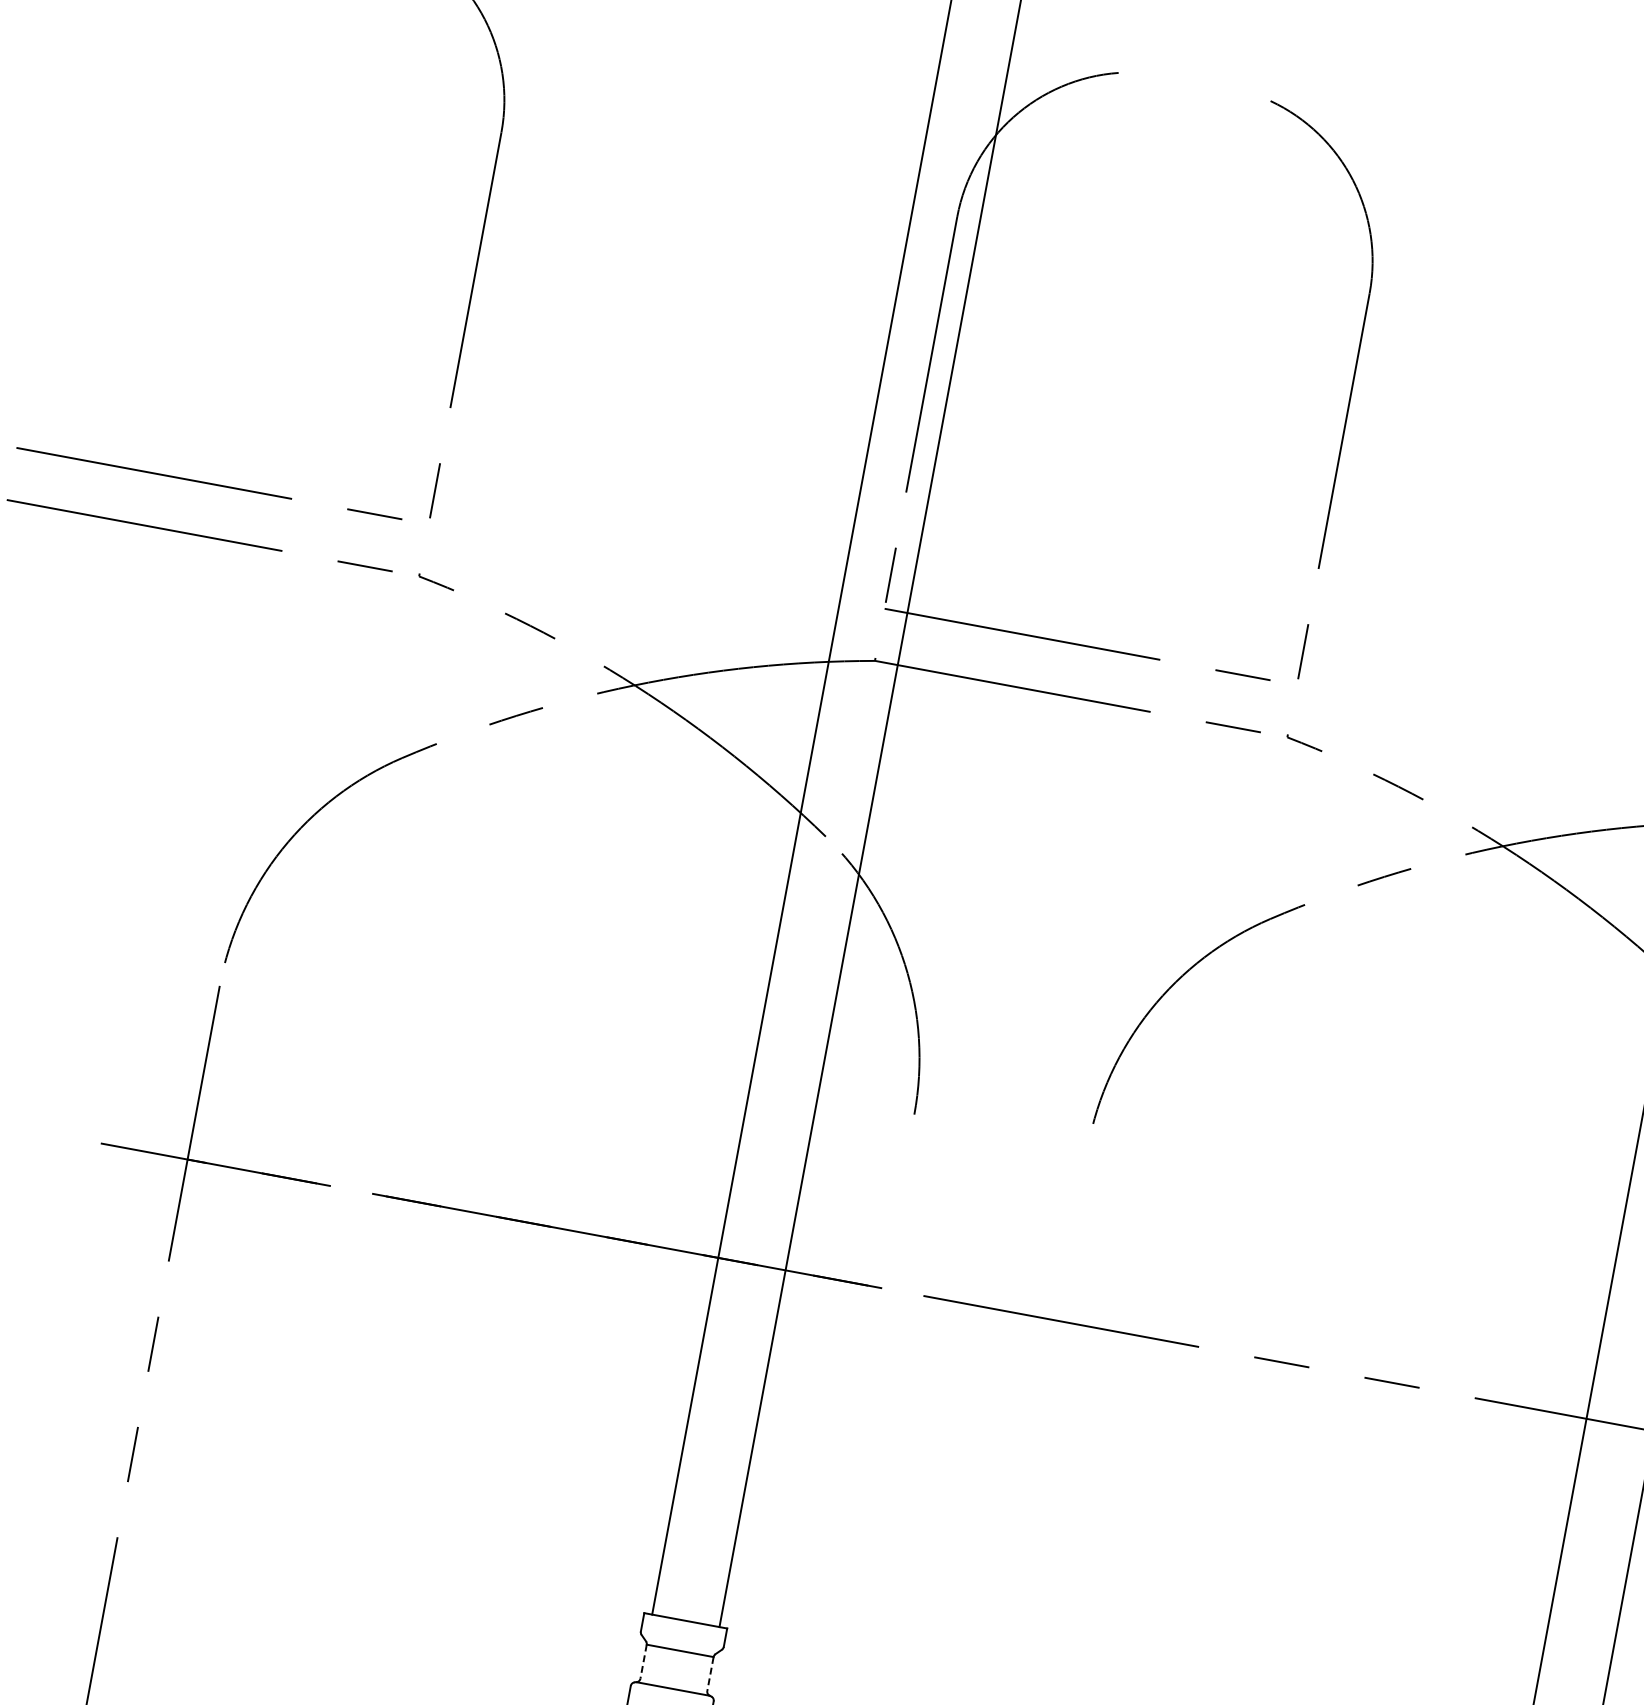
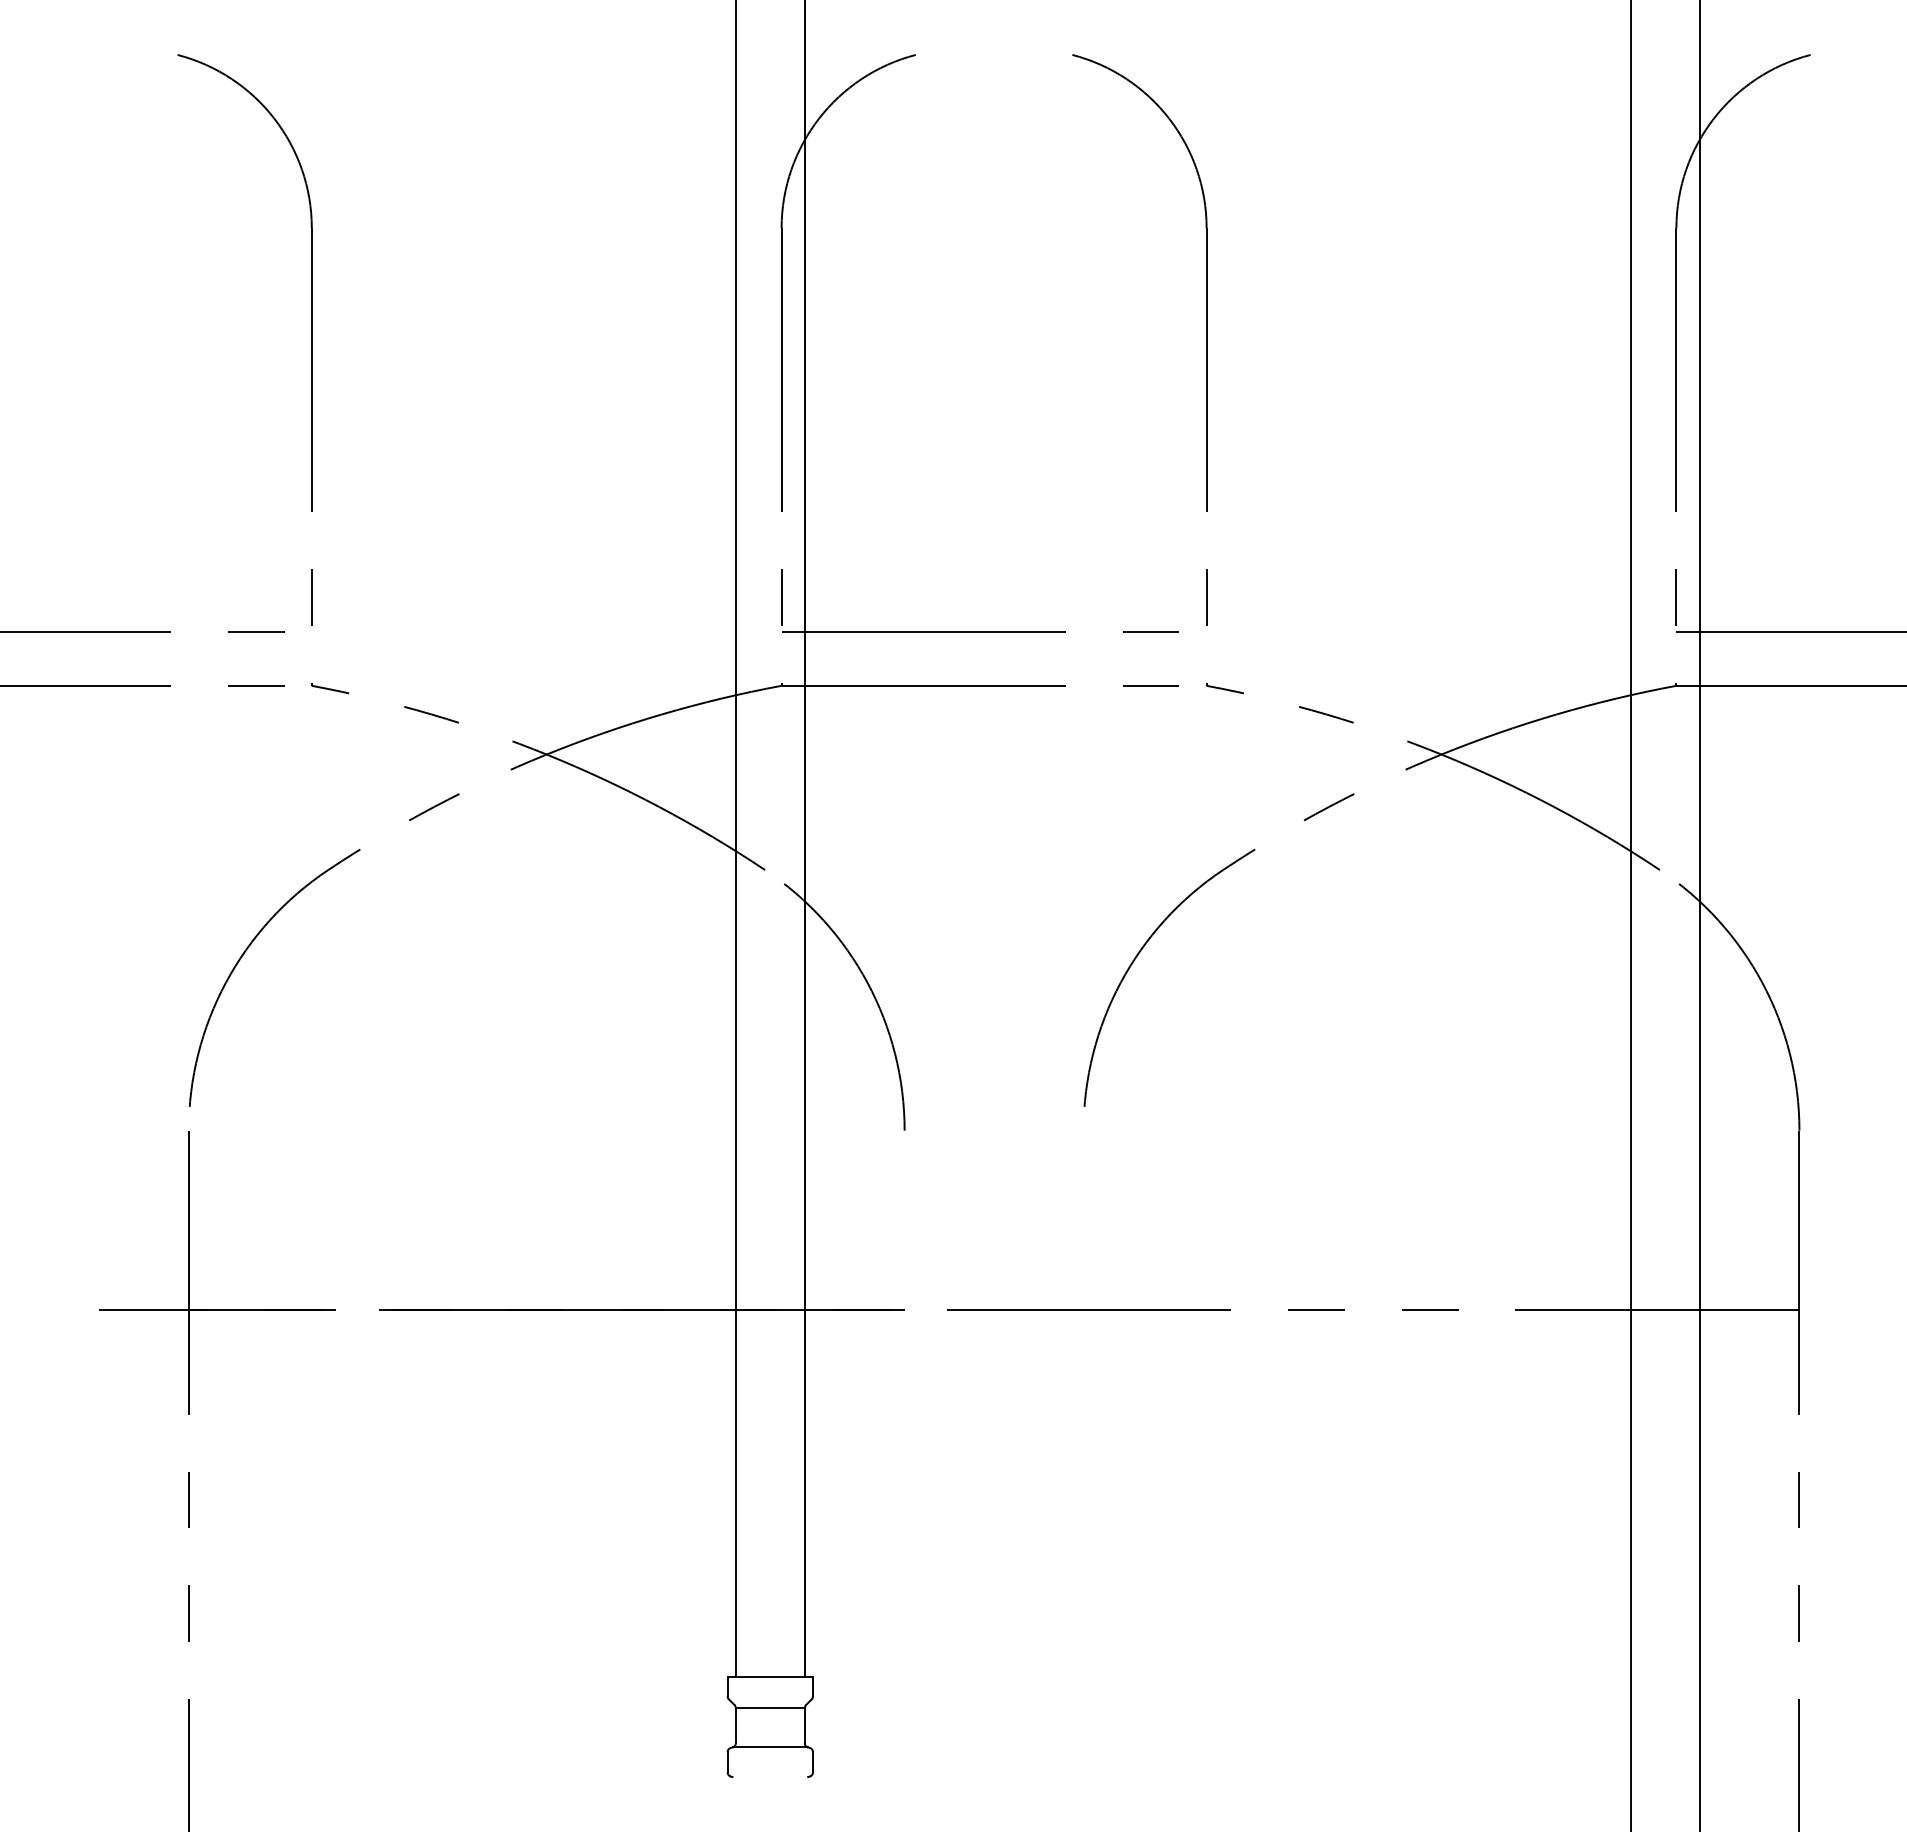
line: (643, 1662) -> (735, 1726), dashed -> solid
line: (710, 1674) -> (804, 1726), dashed -> solid

